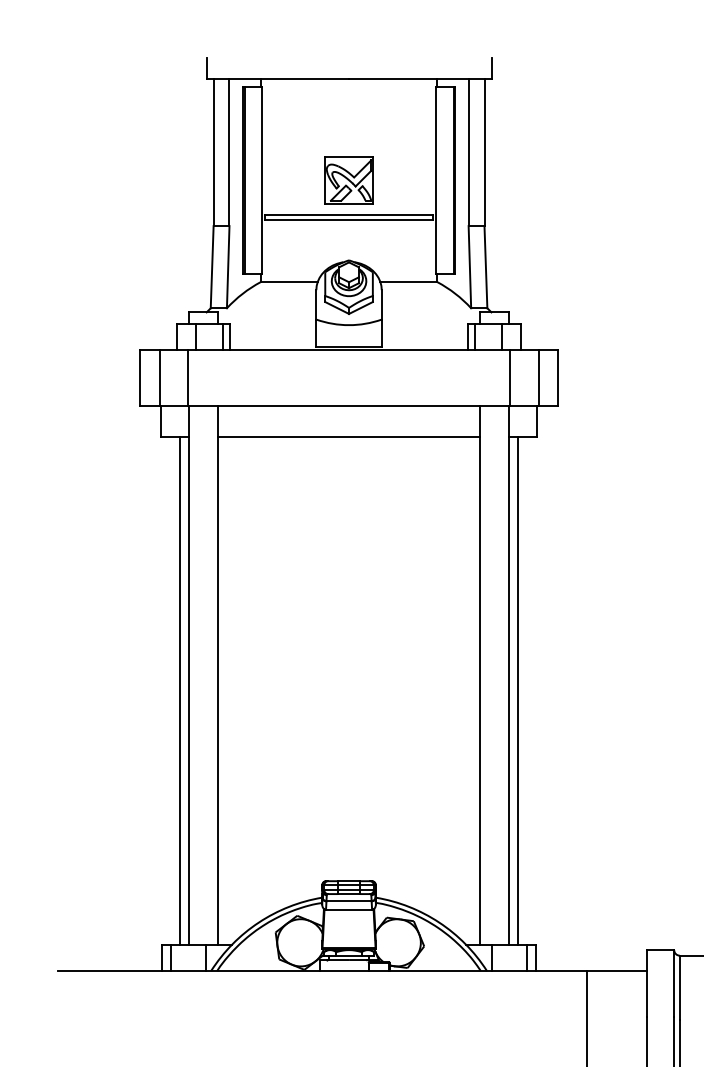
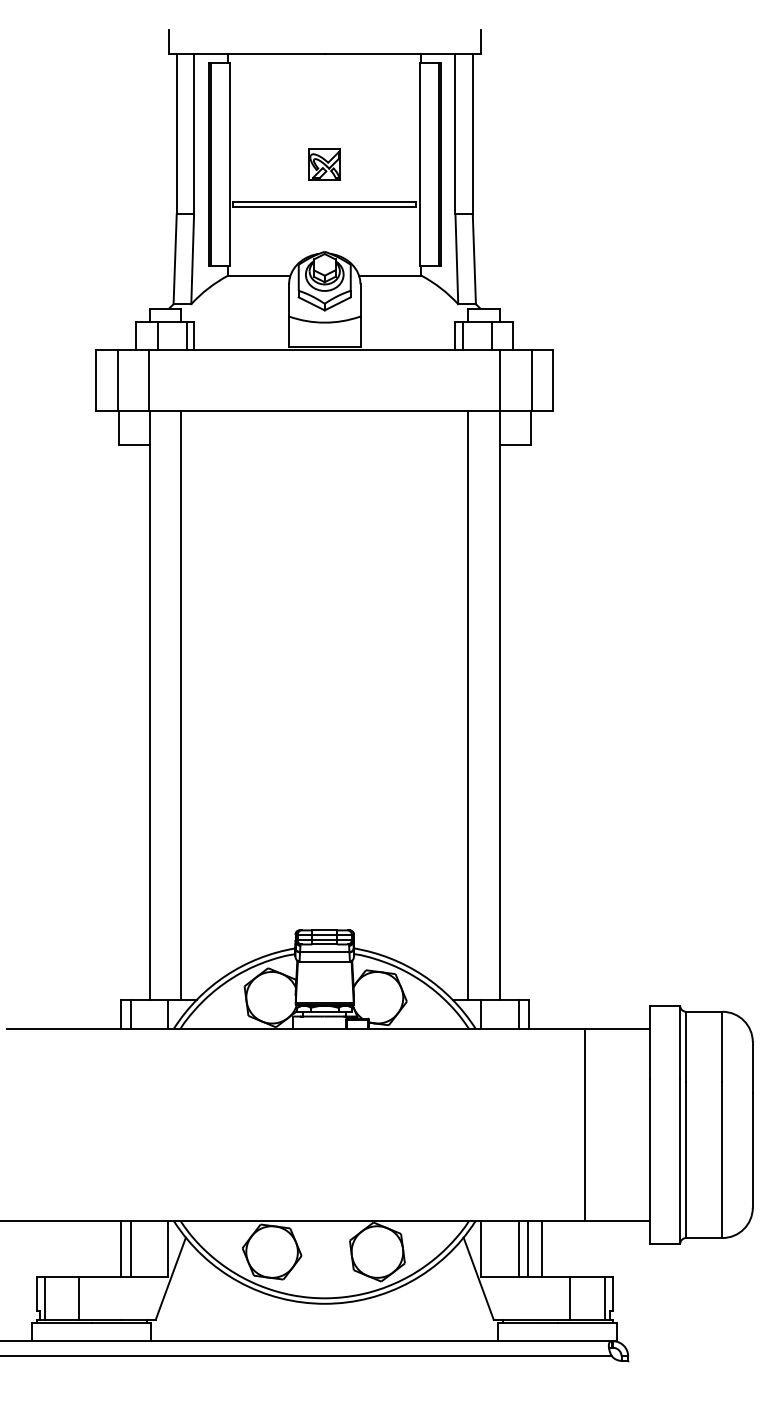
part: (348, 180) -> (324, 164), size x0.6
line: (348, 437) -> (324, 445), removed
line: (179, 690) -> (139, 722), removed
line: (518, 690) -> (509, 722), removed

